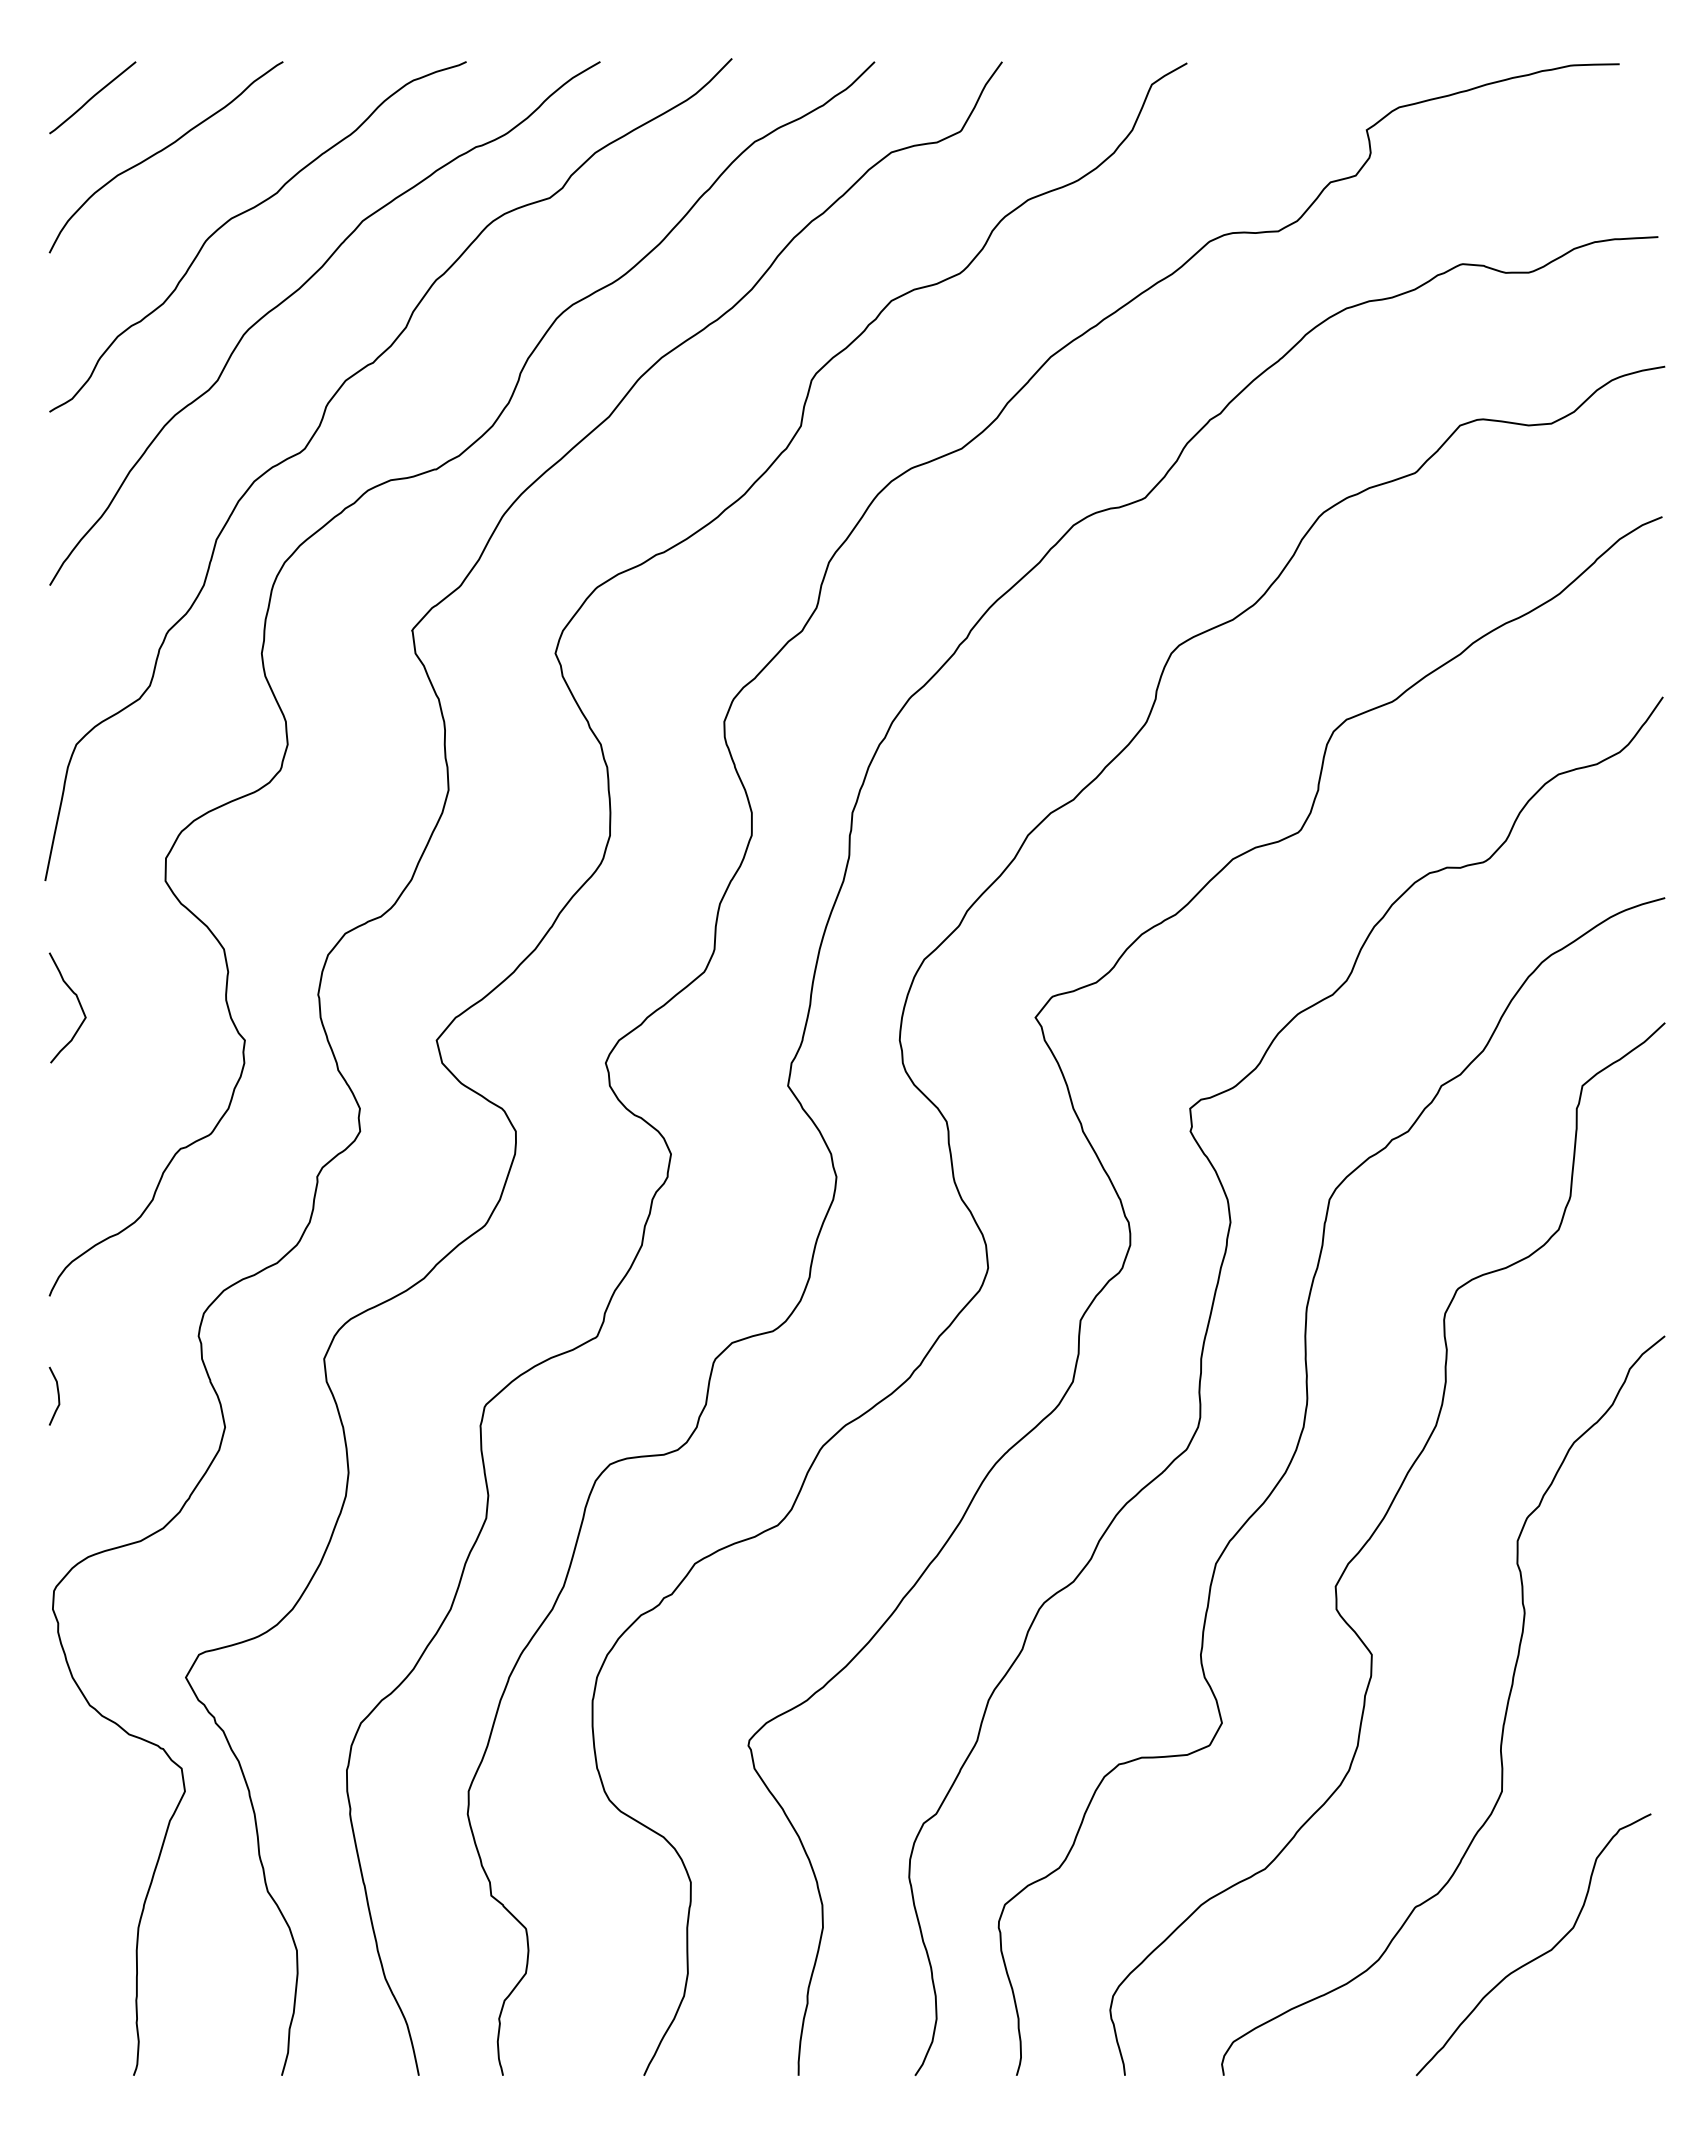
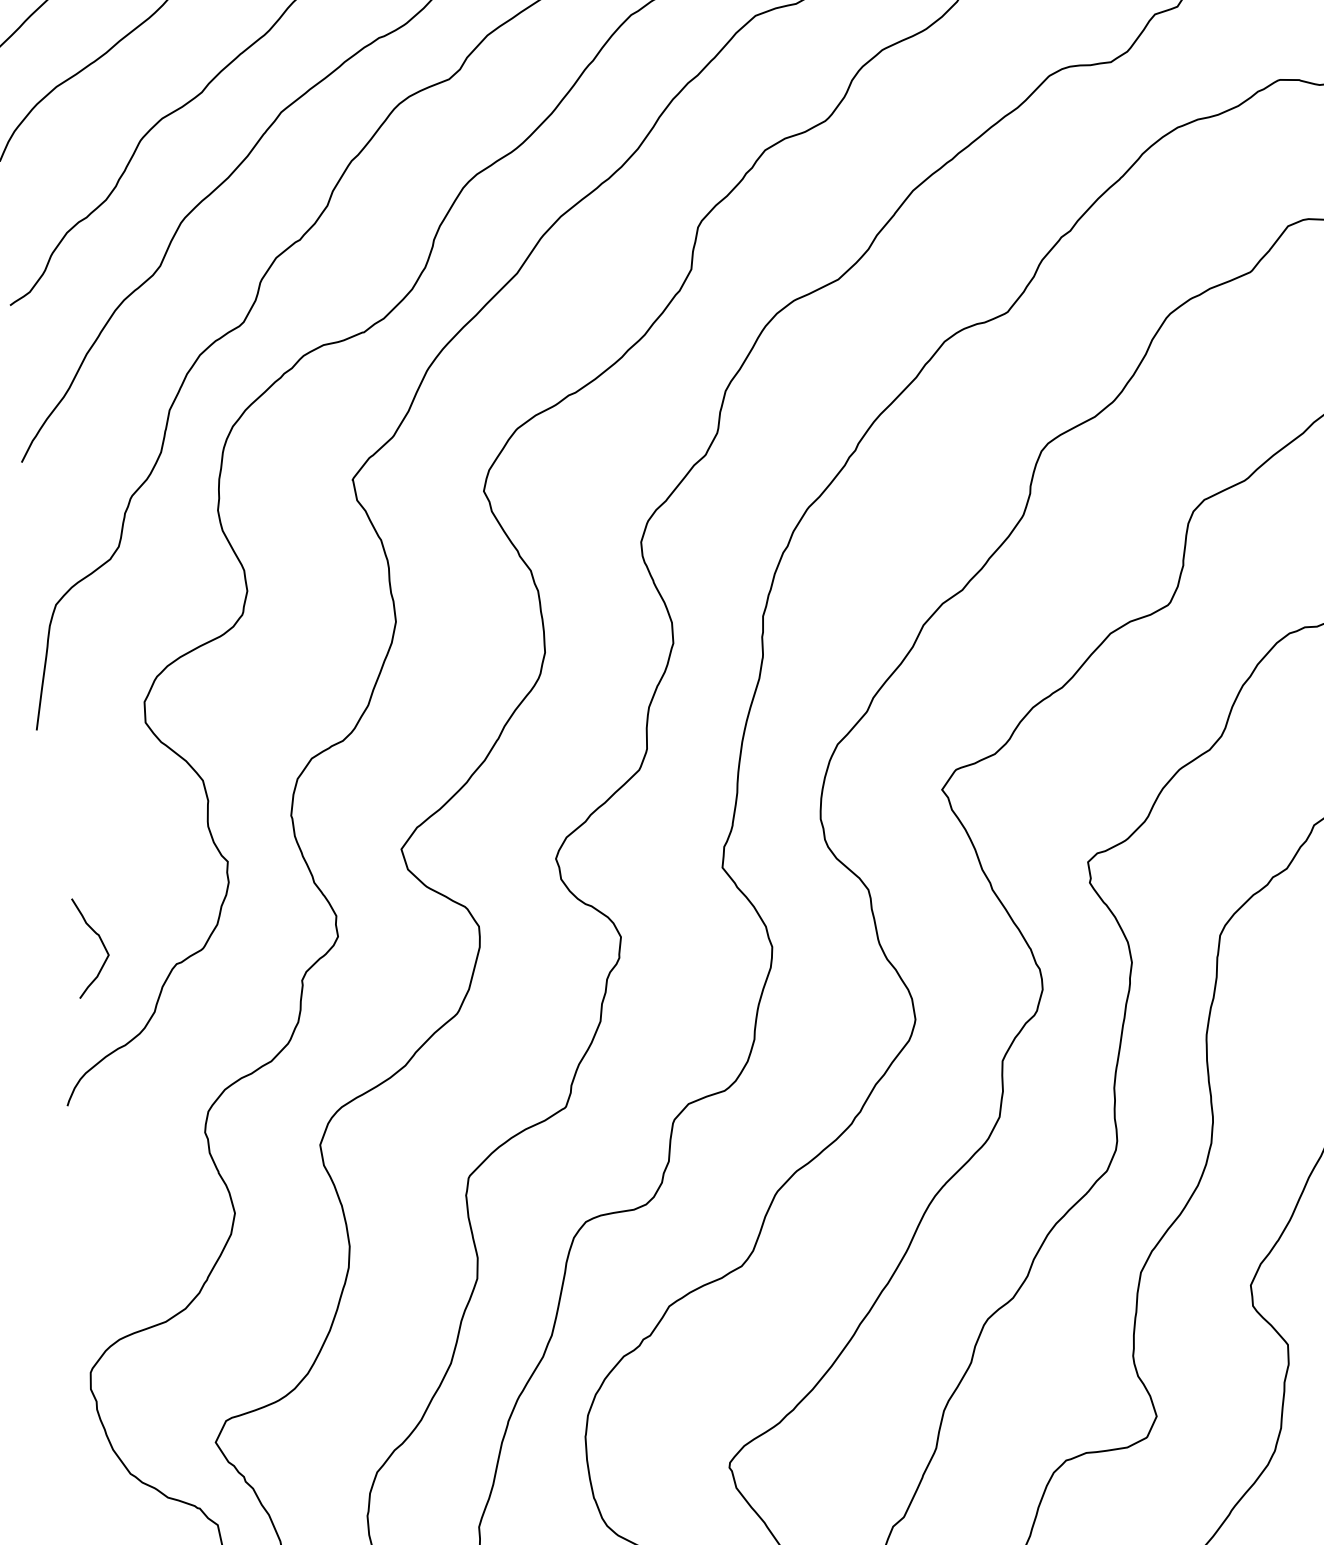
curve: (78, 1003) -> (101, 942), moved
curve: (57, 1395) -> (81, 1195), removed

